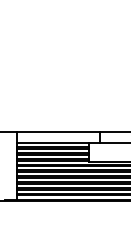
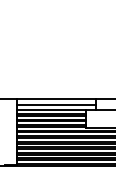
line: (58, 137) -> (56, 104), added

